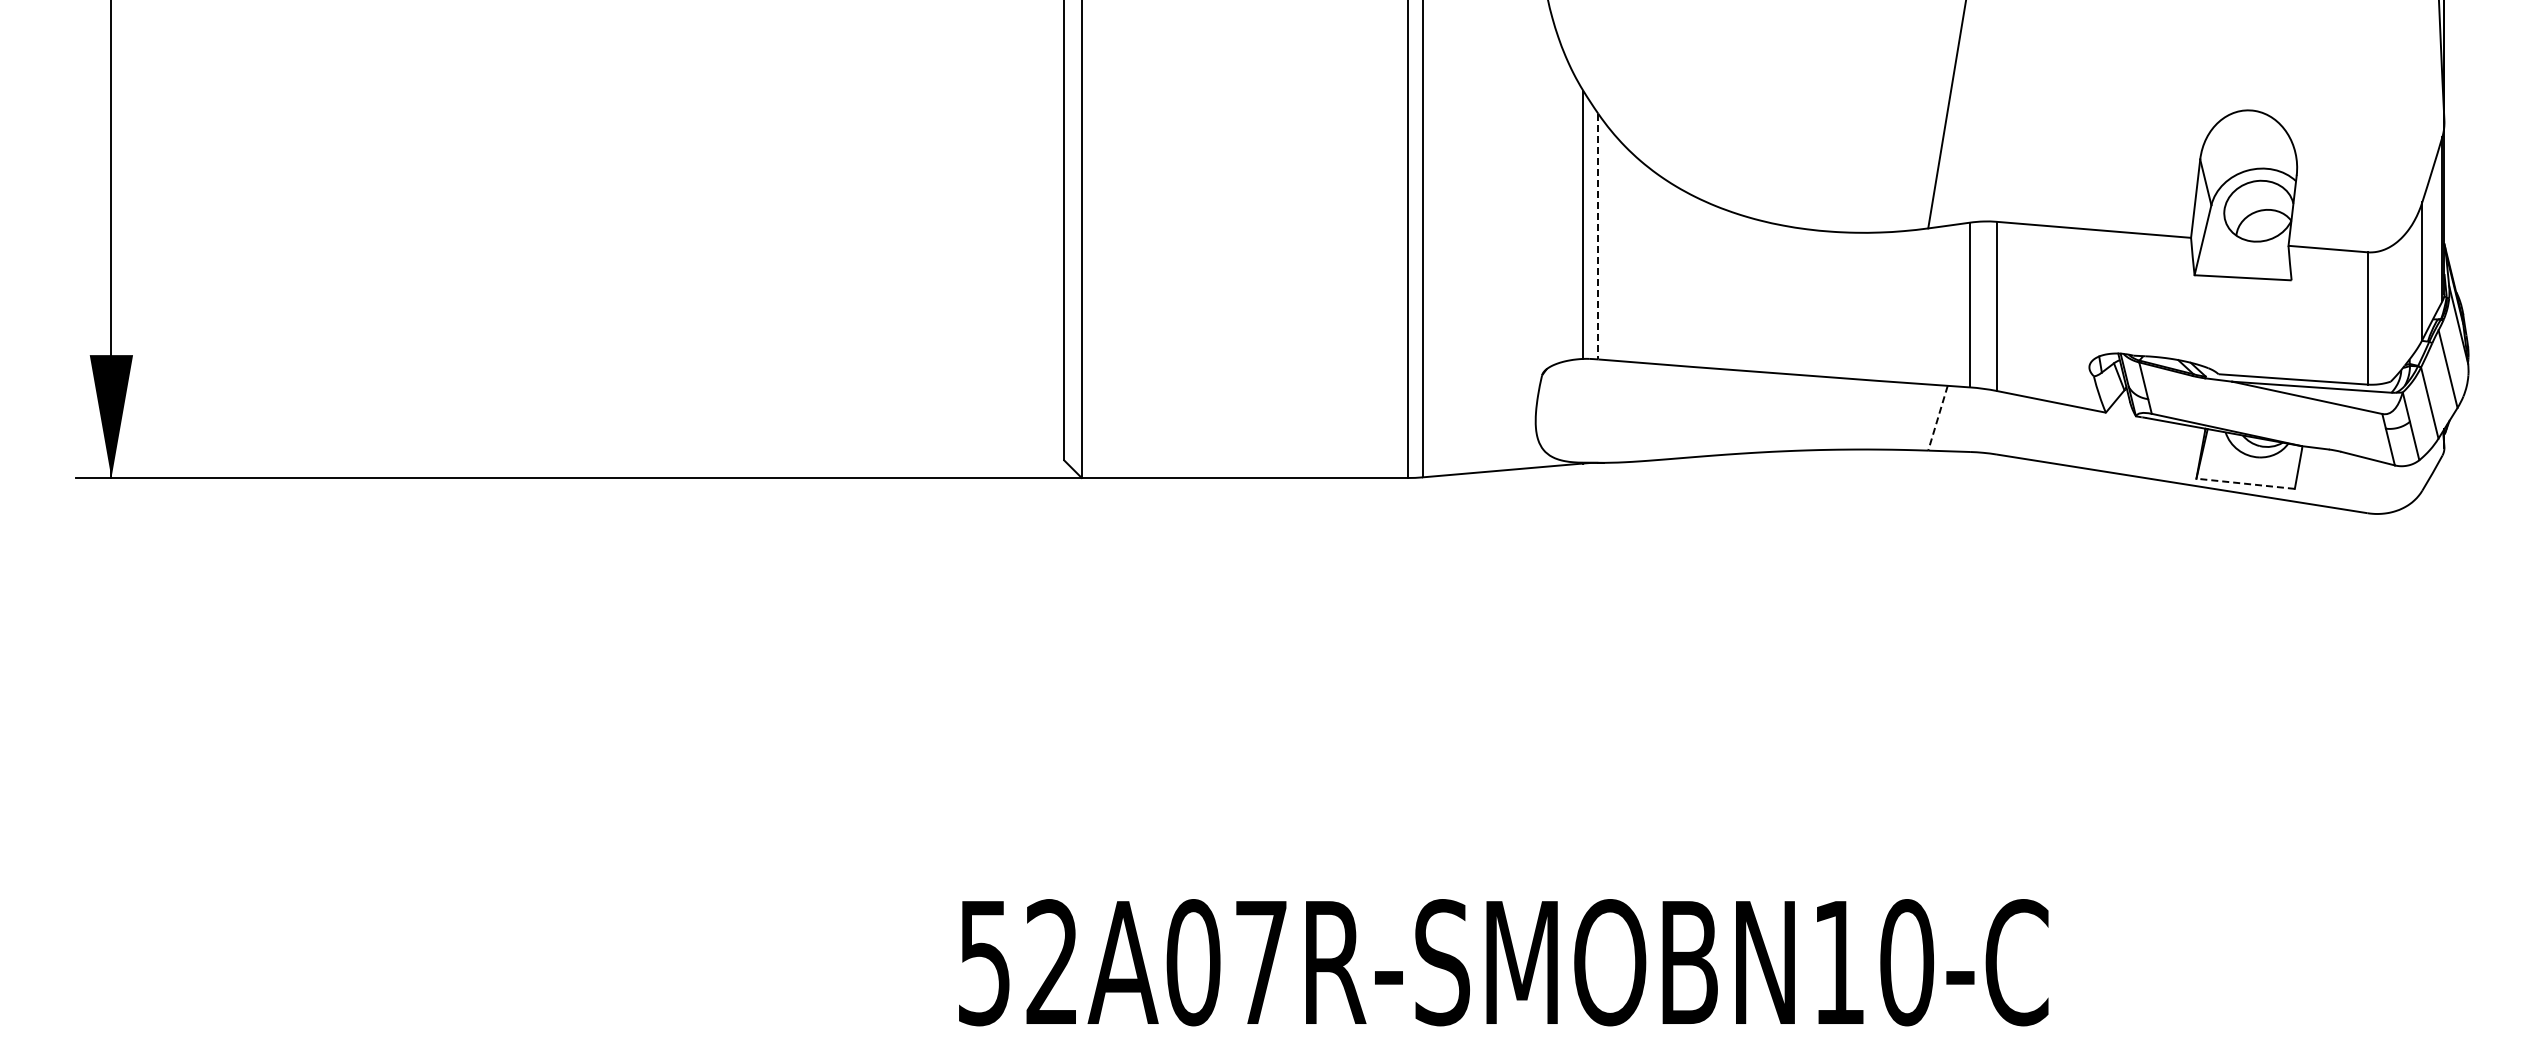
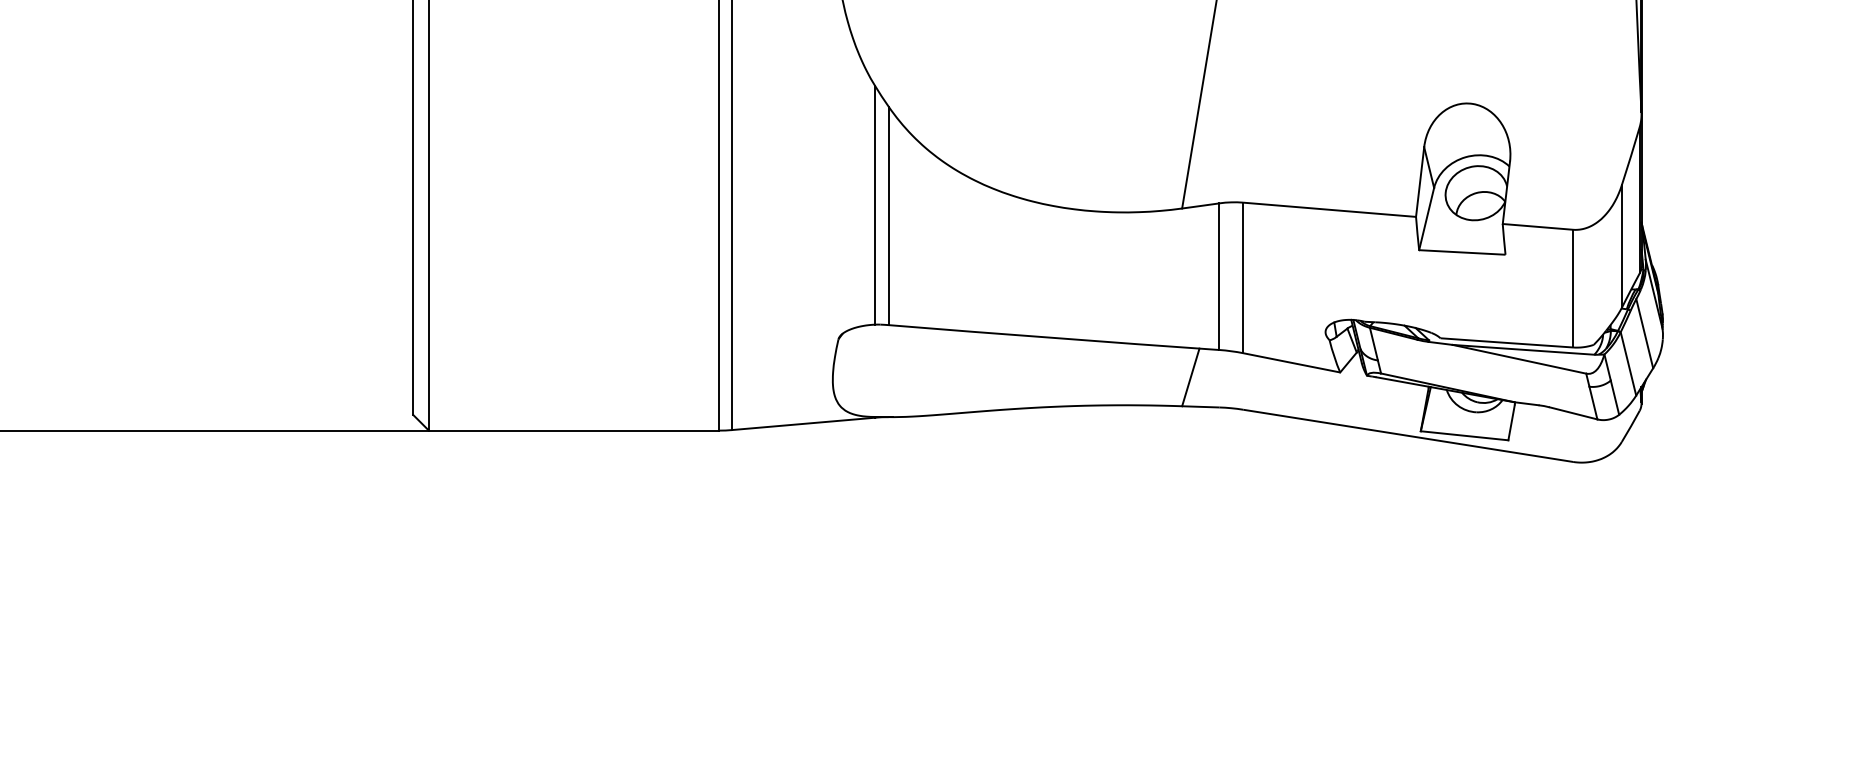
line: (1598, 236) -> (888, 215), dashed -> solid
line: (1937, 418) -> (1190, 377), dashed -> solid
line: (2245, 483) -> (1464, 435), dashed -> solid

